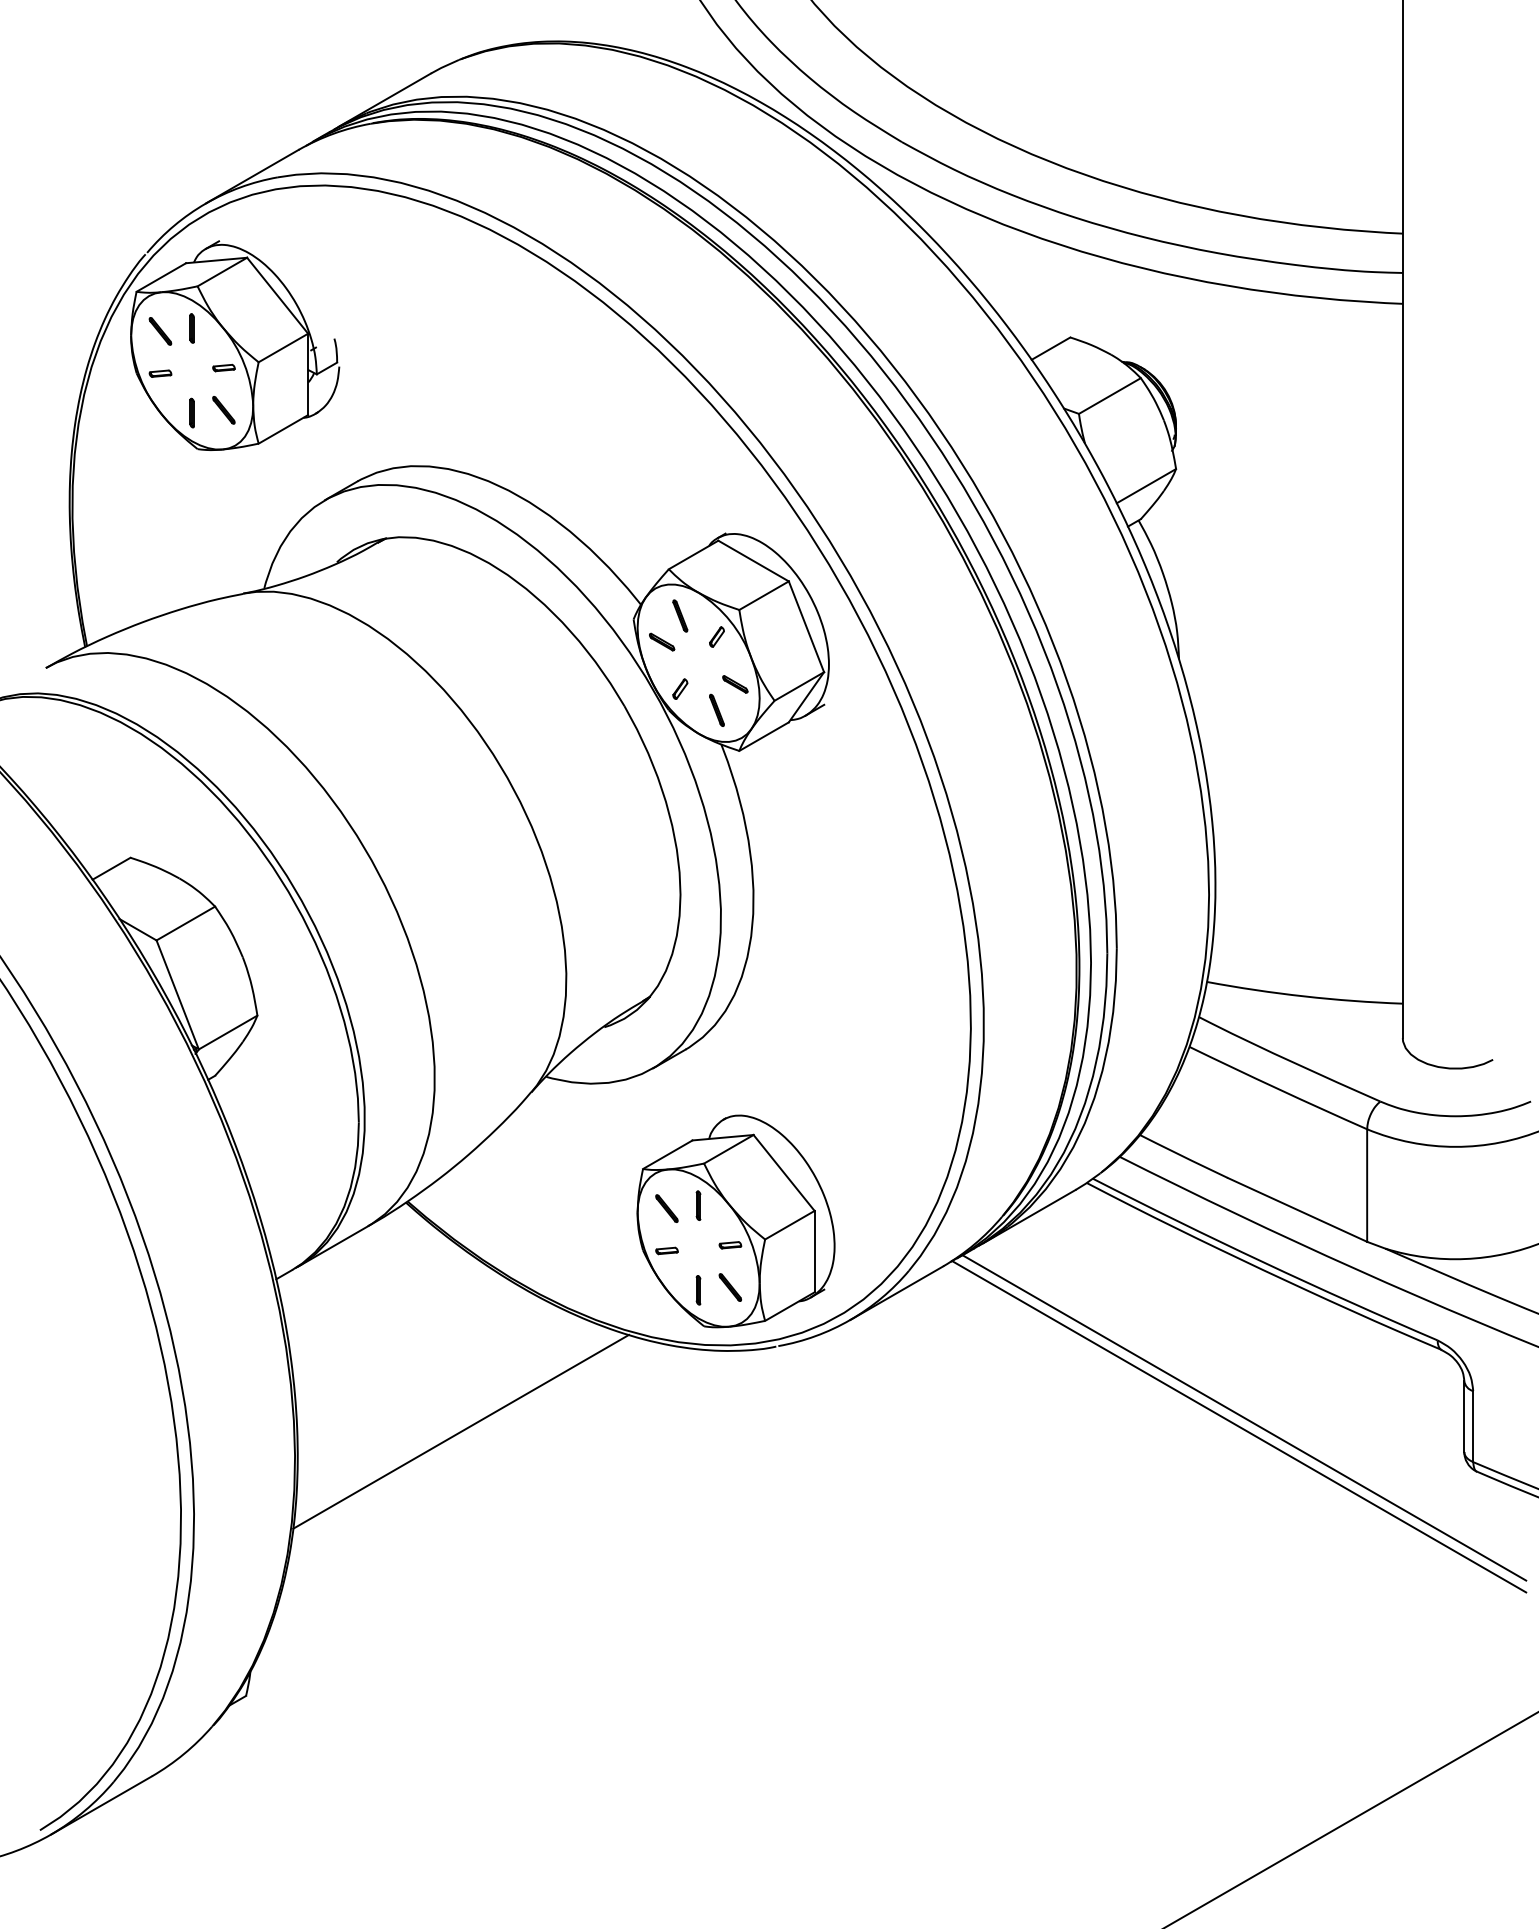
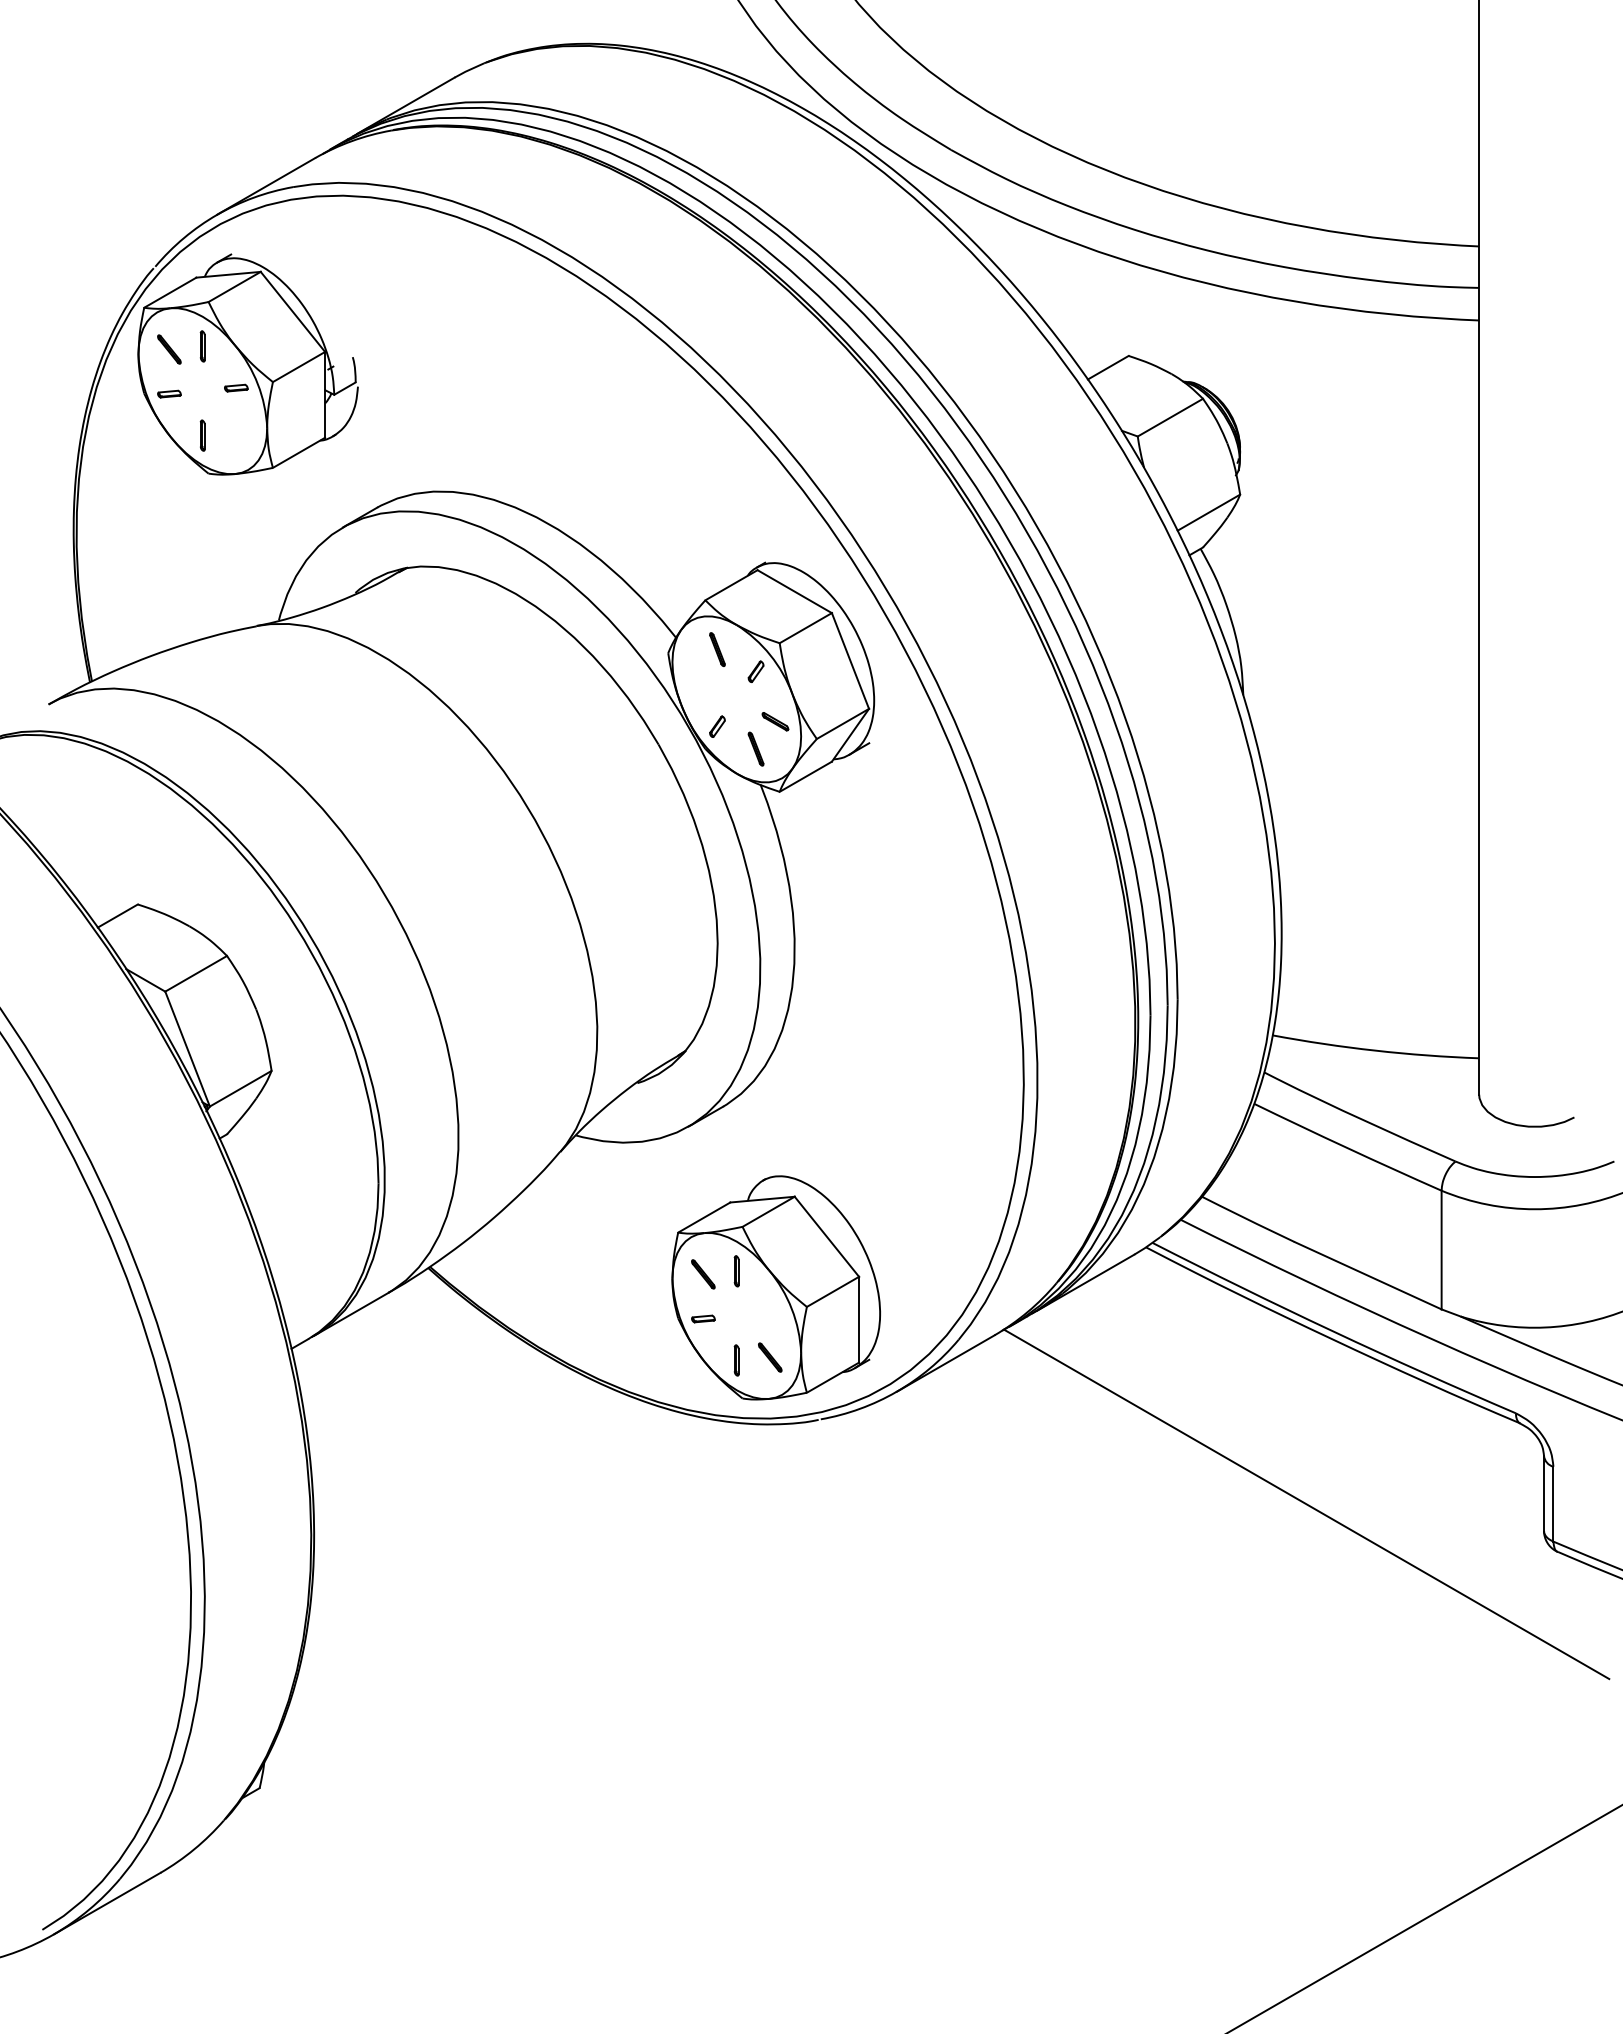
part: (224, 410) -> (236, 432), removed
part: (661, 641) -> (697, 676), removed
part: (730, 1244) -> (770, 1312), removed
line: (1244, 1417) -> (1312, 1494), removed
line: (461, 1431) -> (486, 1509), removed

